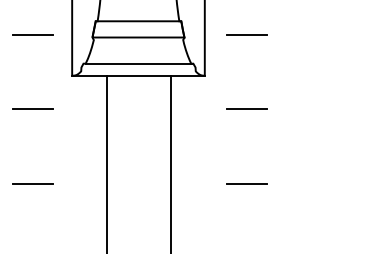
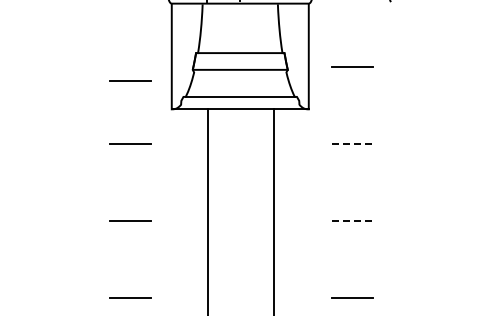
line: (32, 34) -> (130, 80), moved
line: (247, 109) -> (352, 144), solid -> dashed
line: (247, 184) -> (352, 221), solid -> dashed

